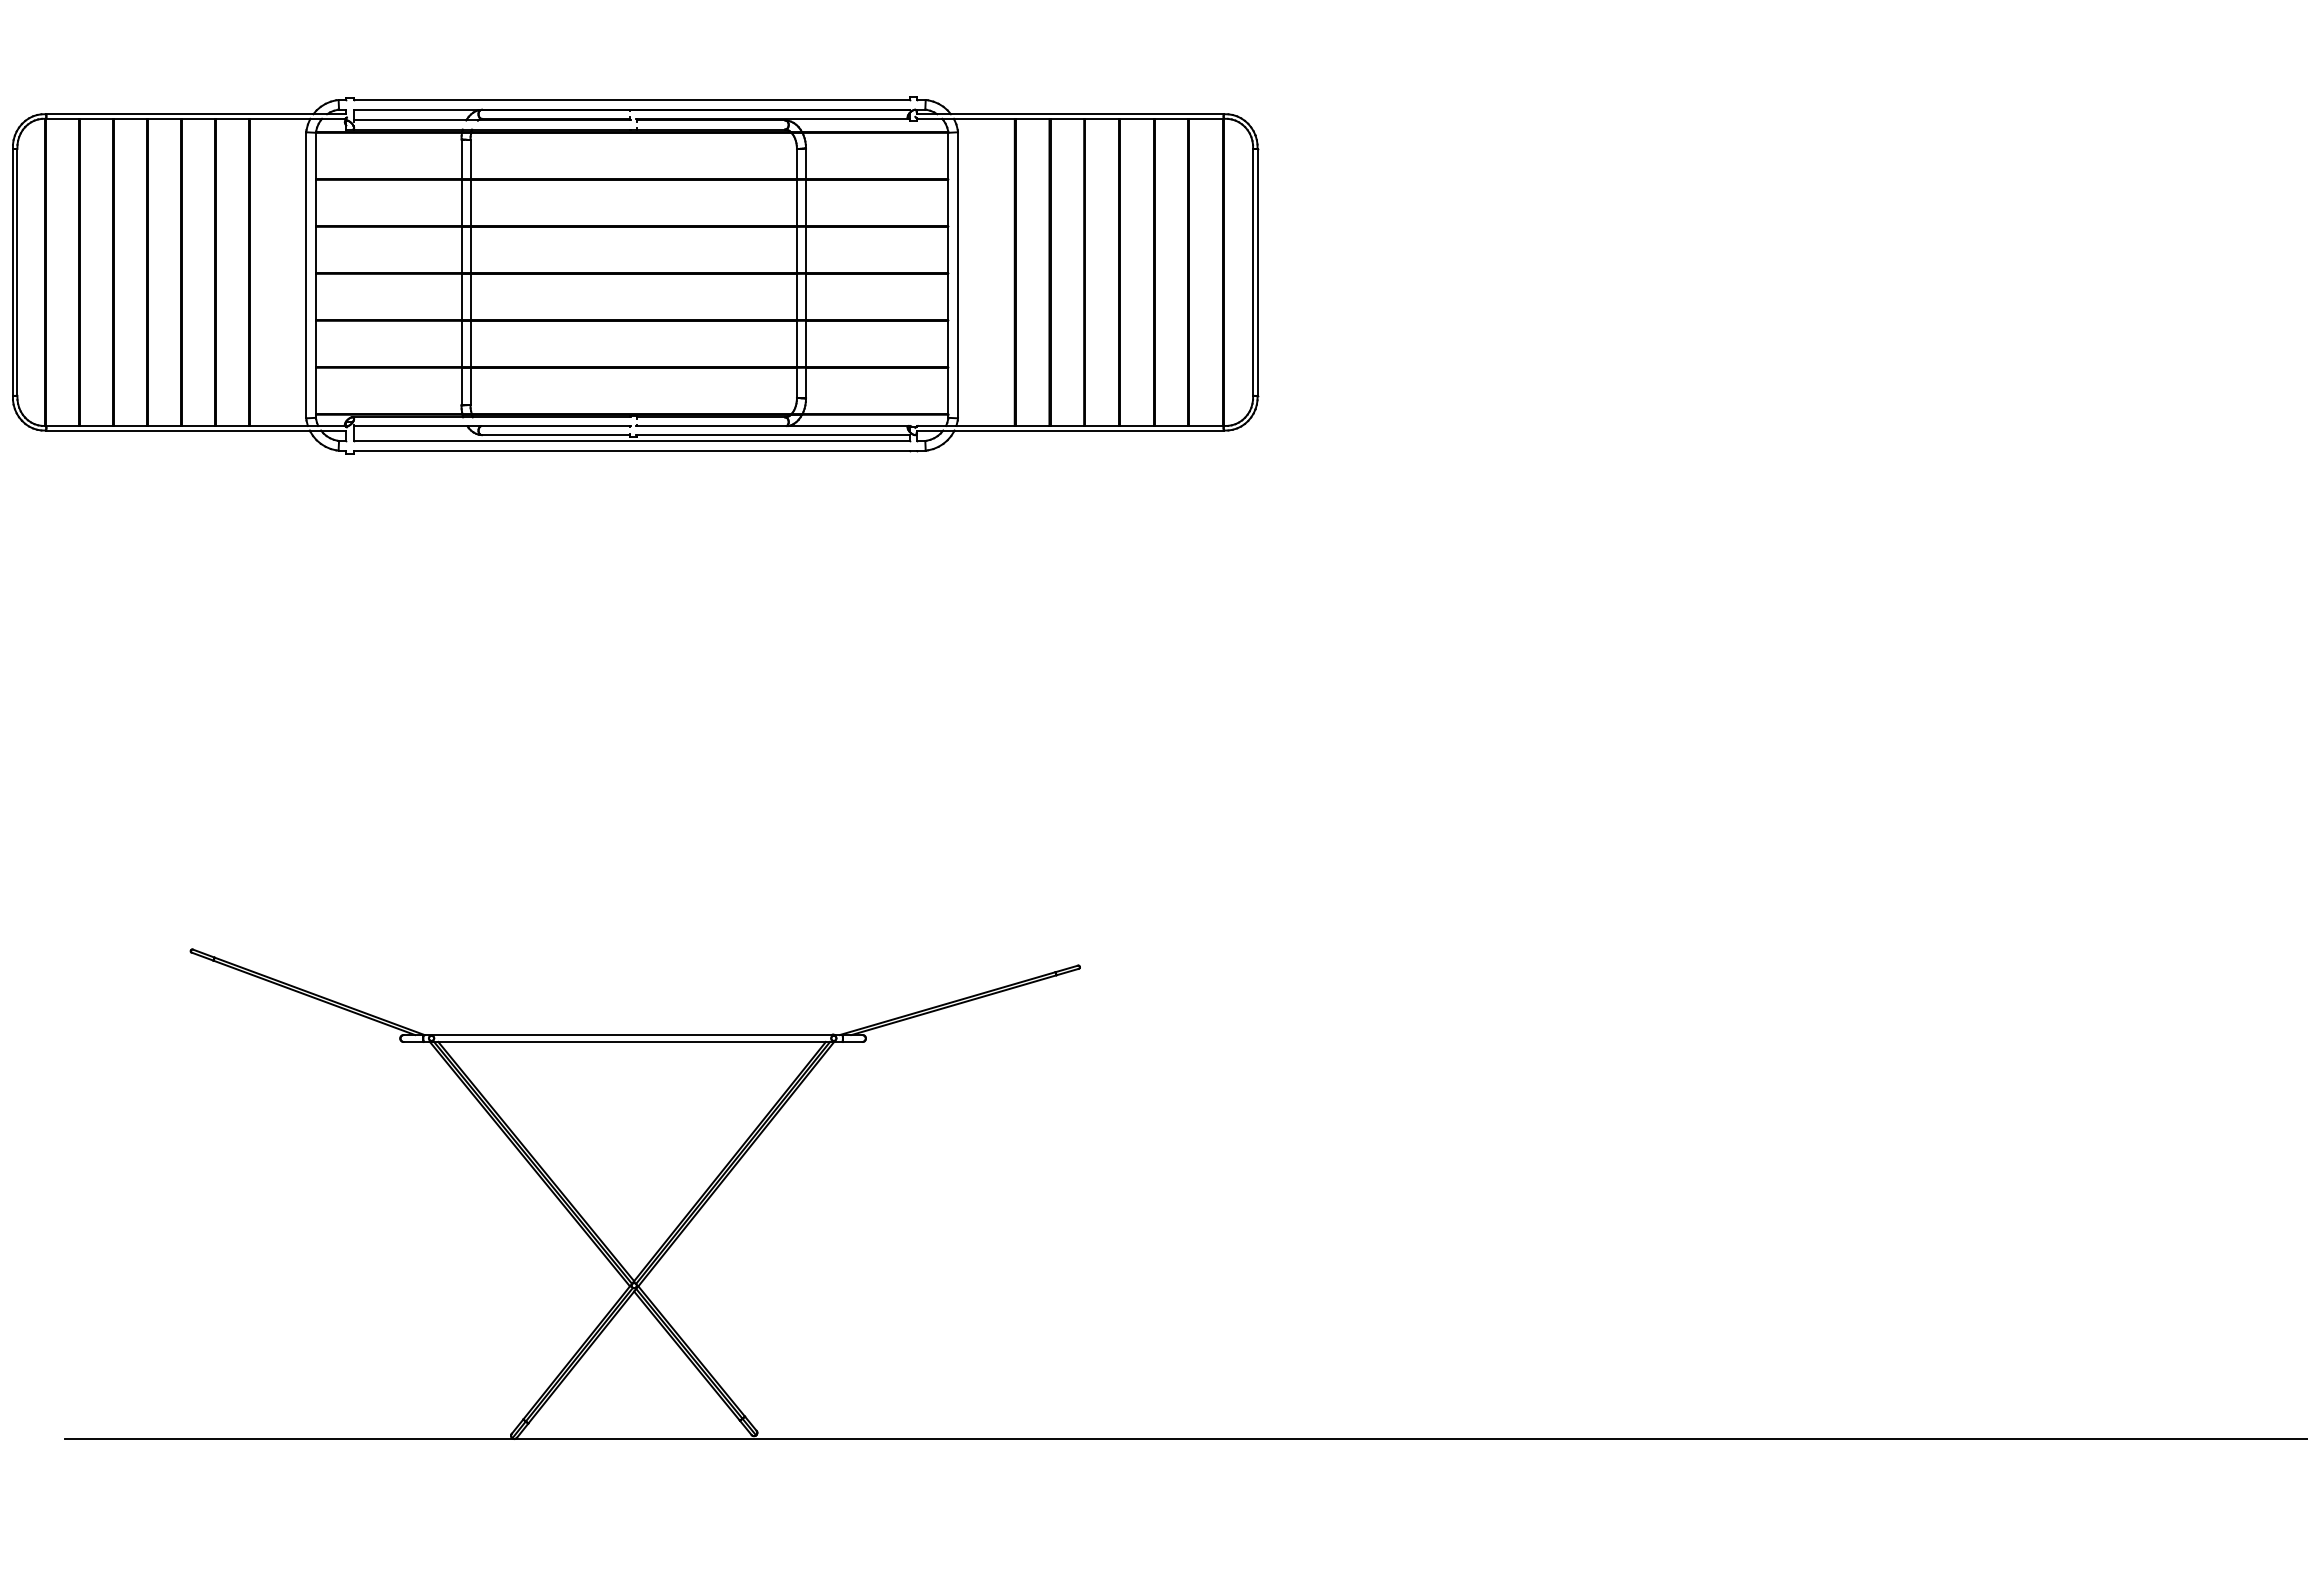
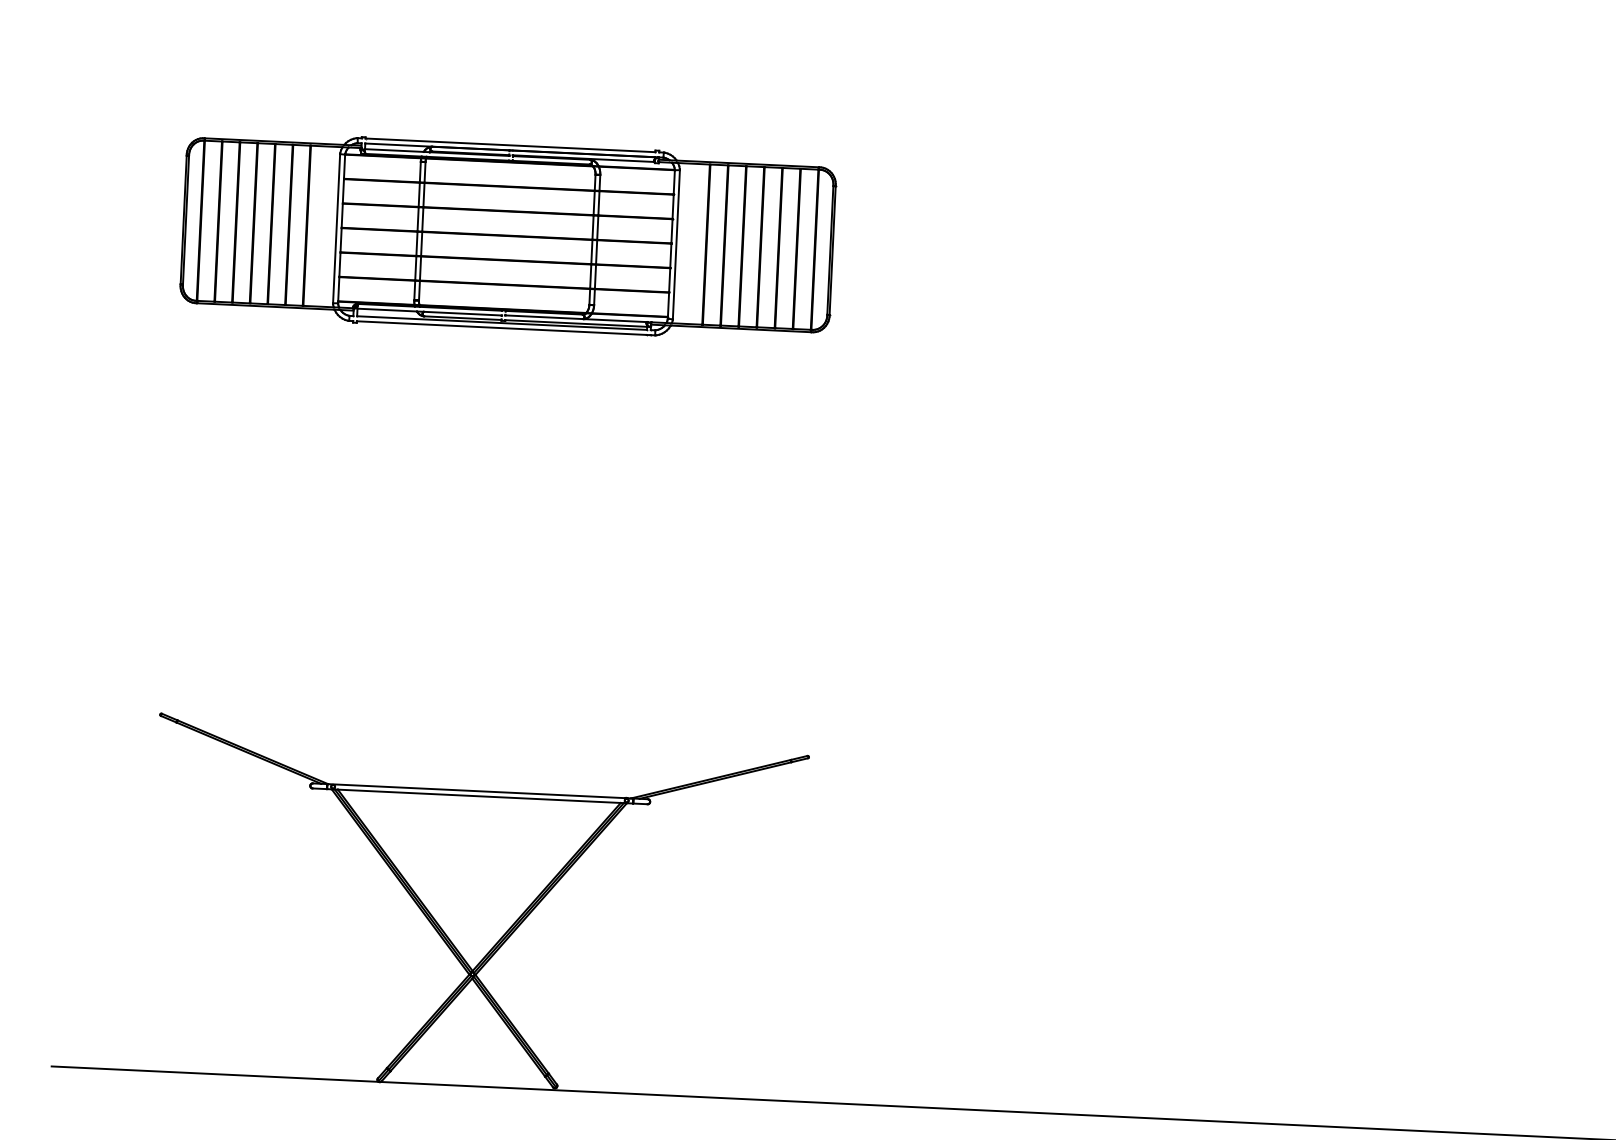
part: (635, 275) -> (508, 236), size x0.71

